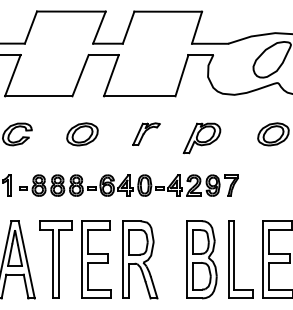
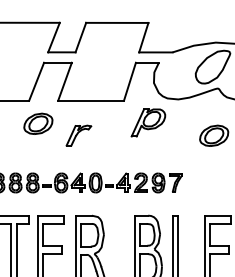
part: (146, 133) -> (78, 135), moved
part: (82, 134) -> (38, 123), moved
part: (201, 138) -> (147, 123), moved

